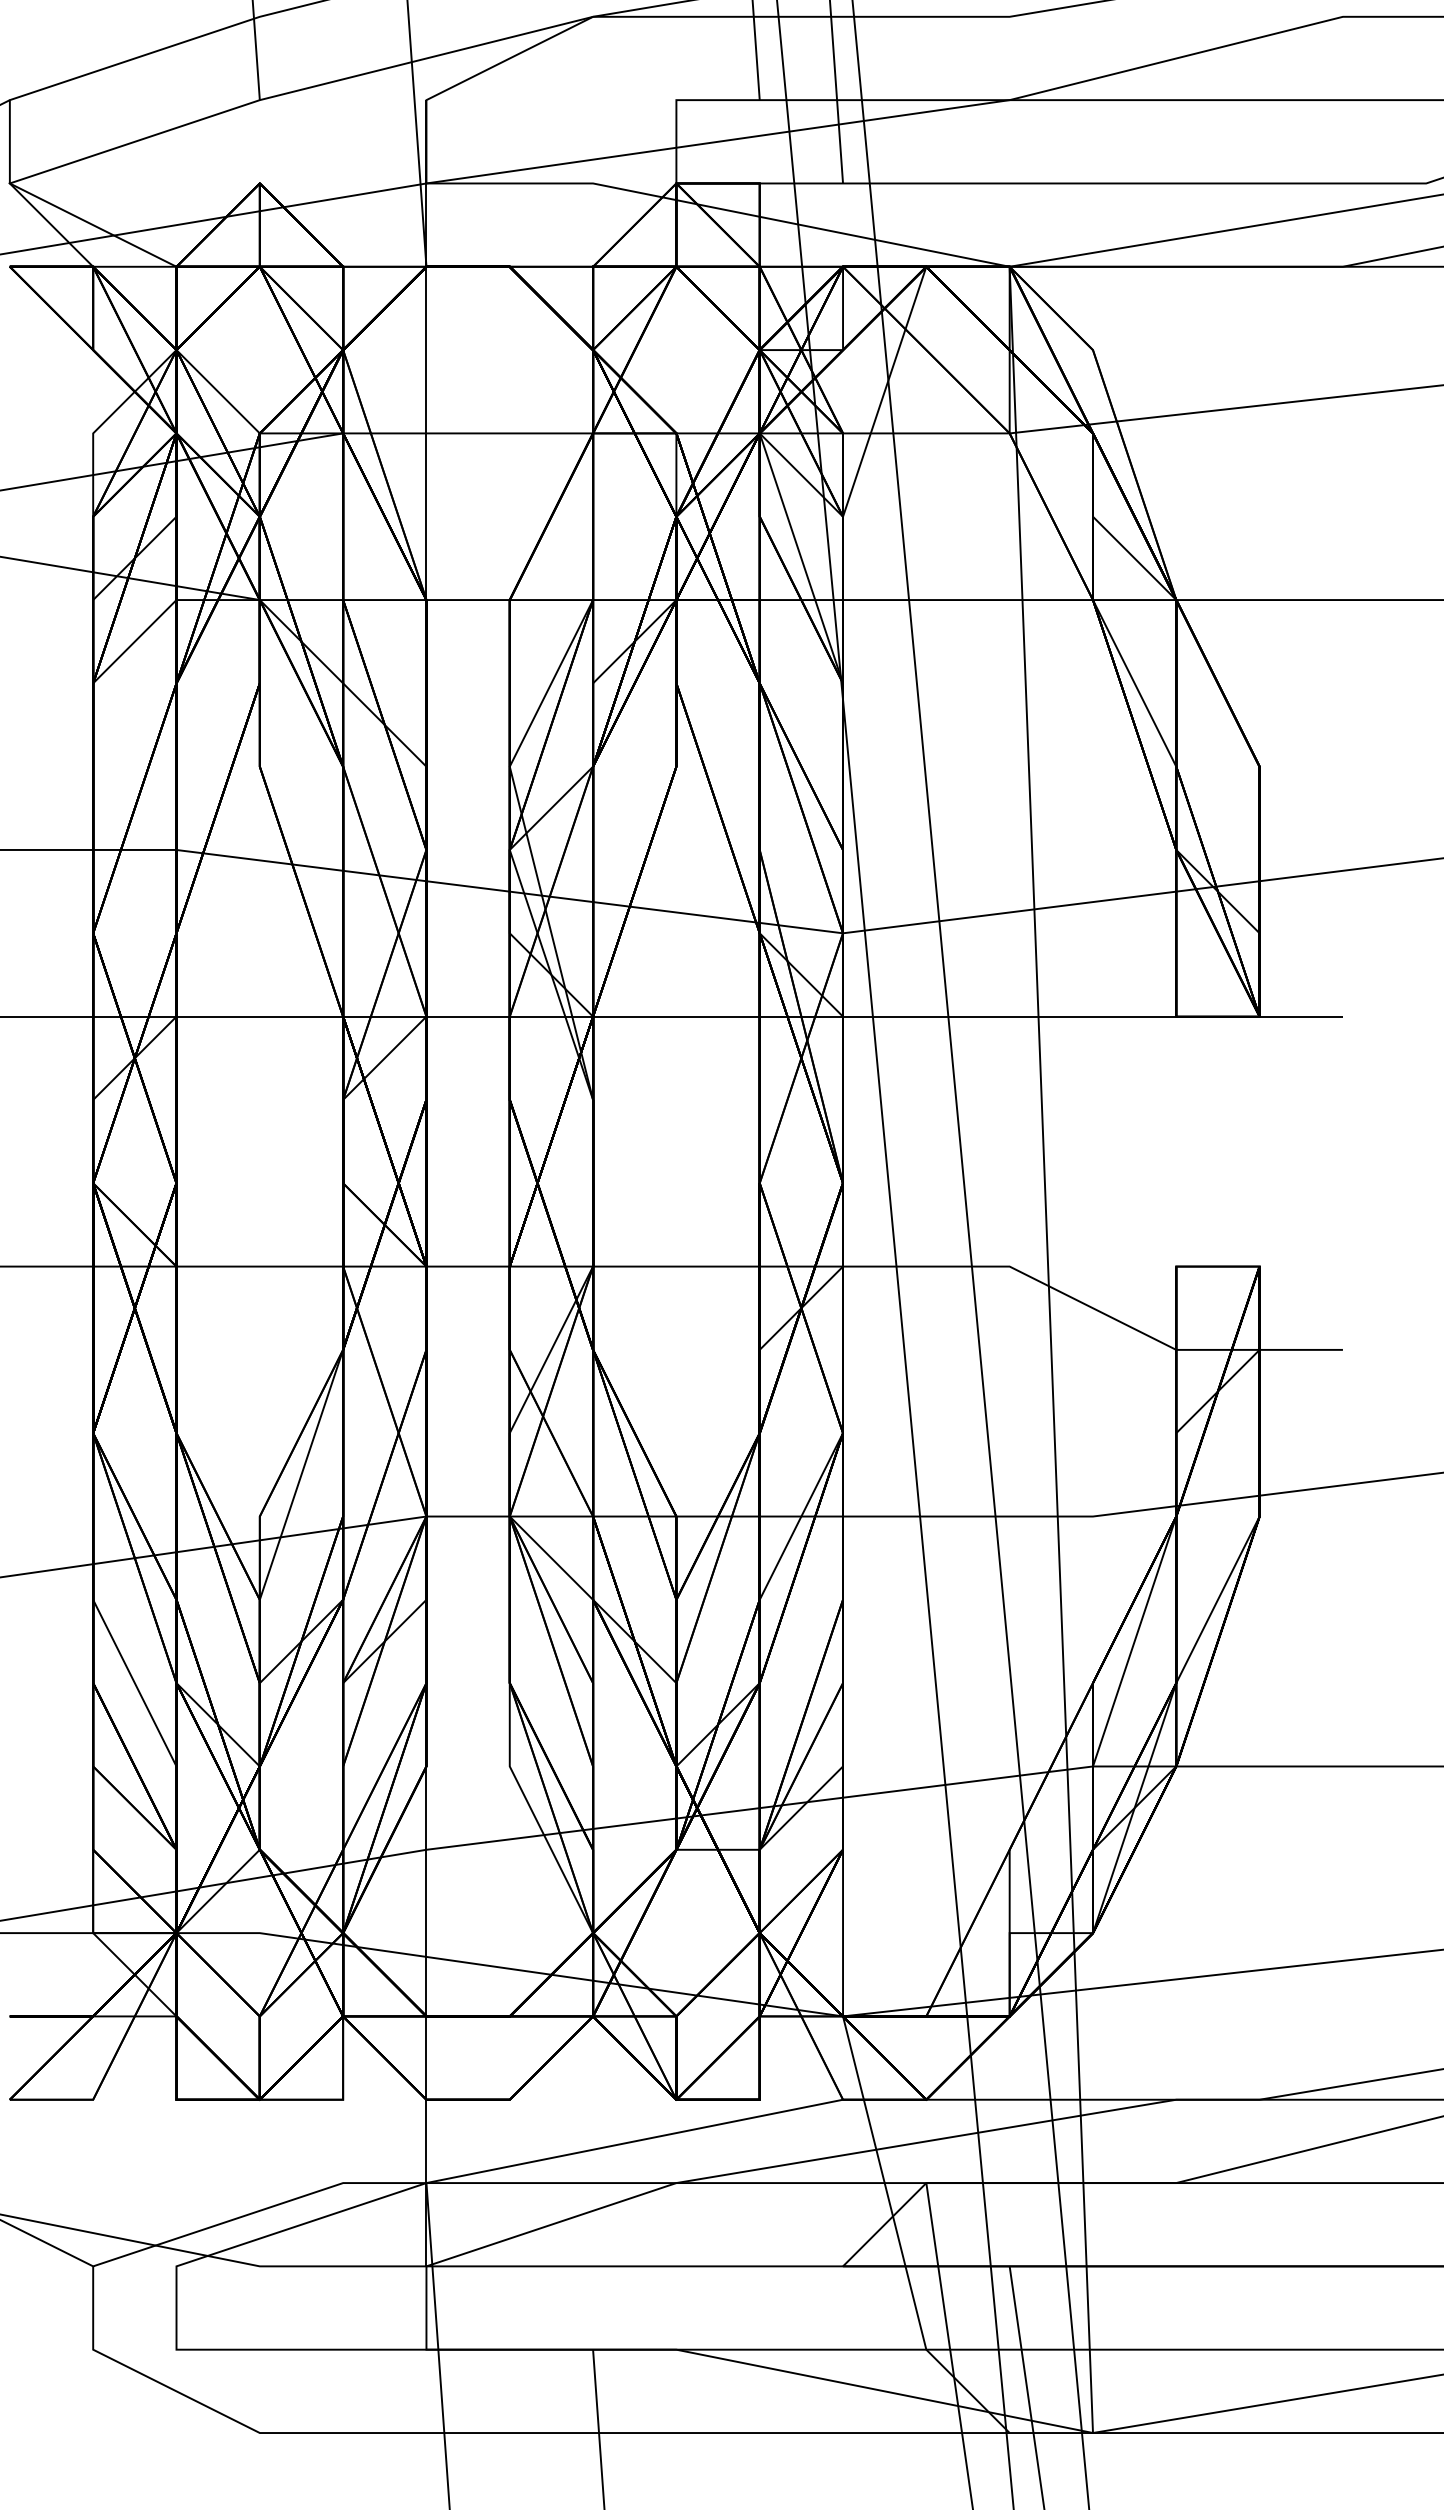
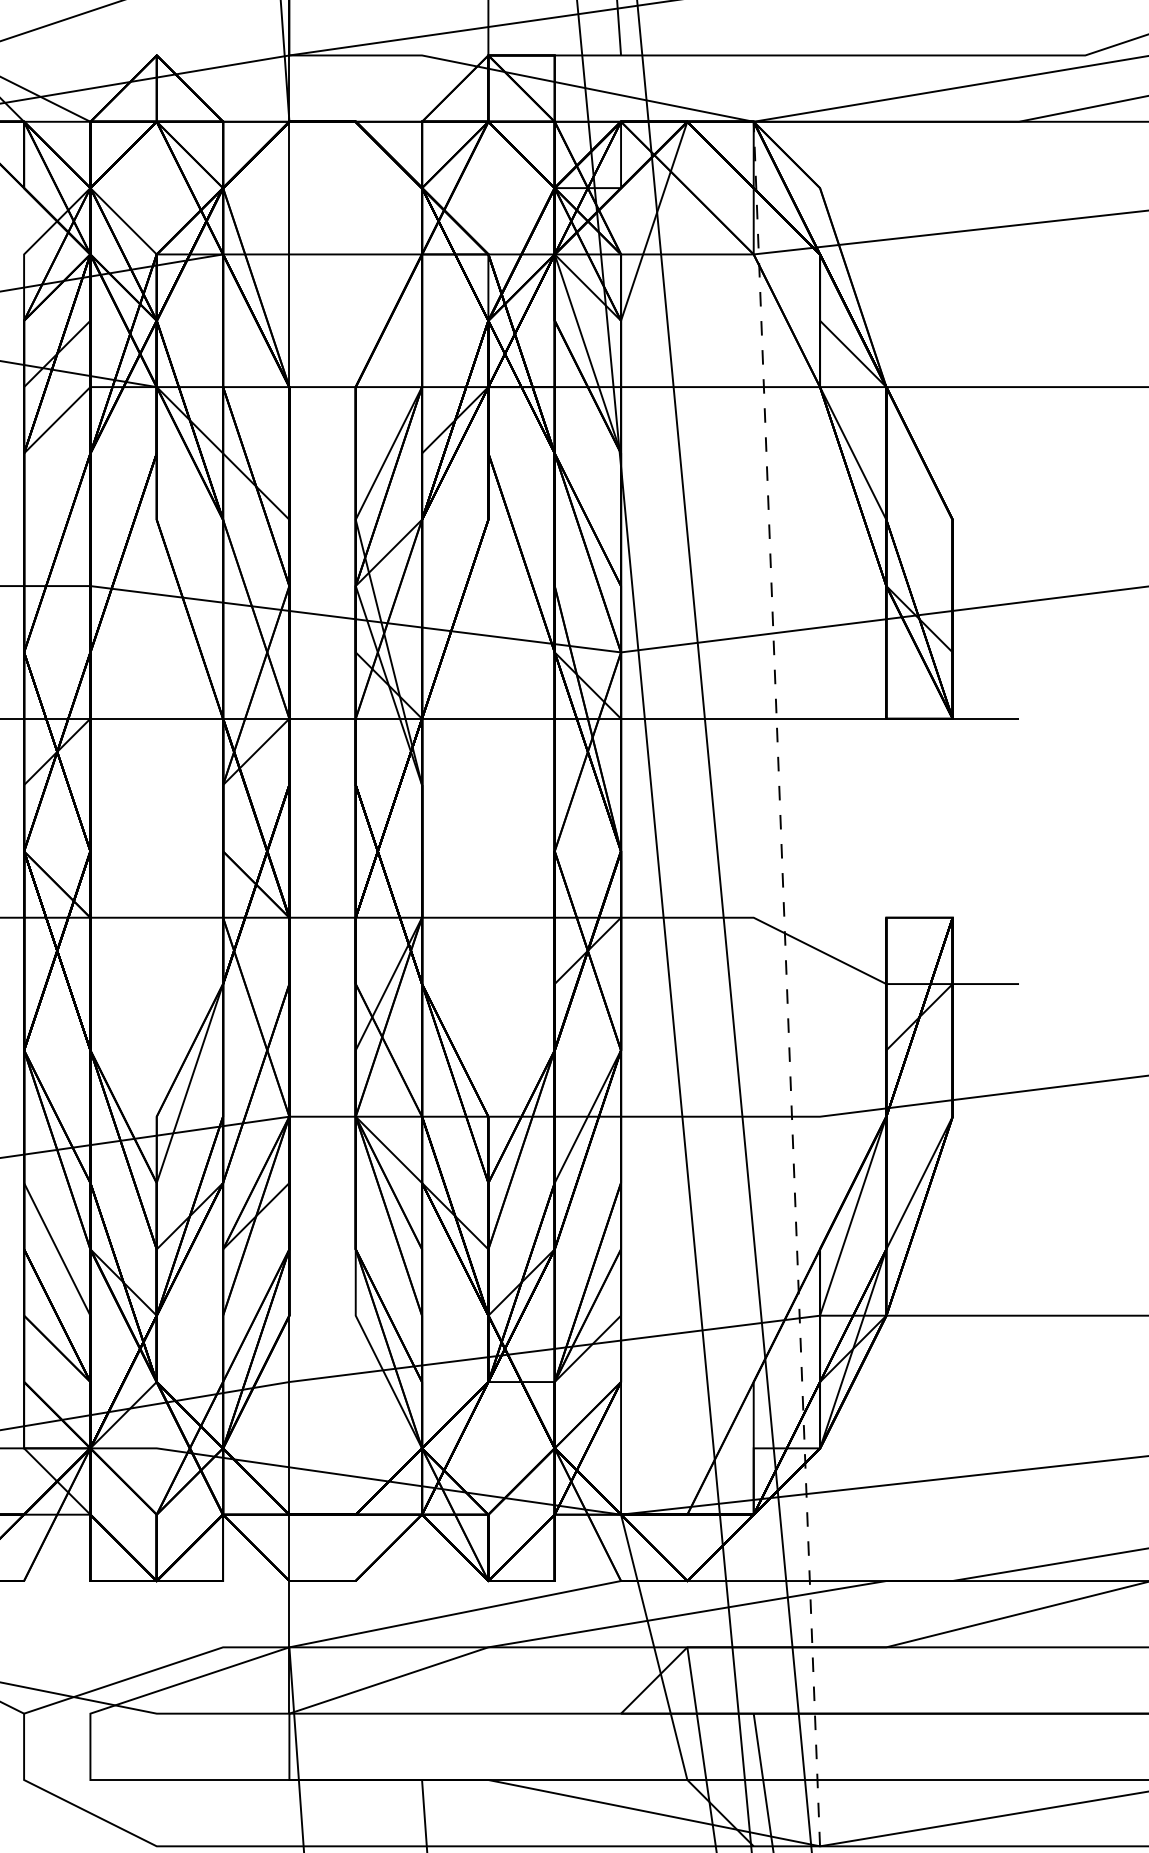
line: (1051, 1349) -> (787, 983), solid -> dashed

